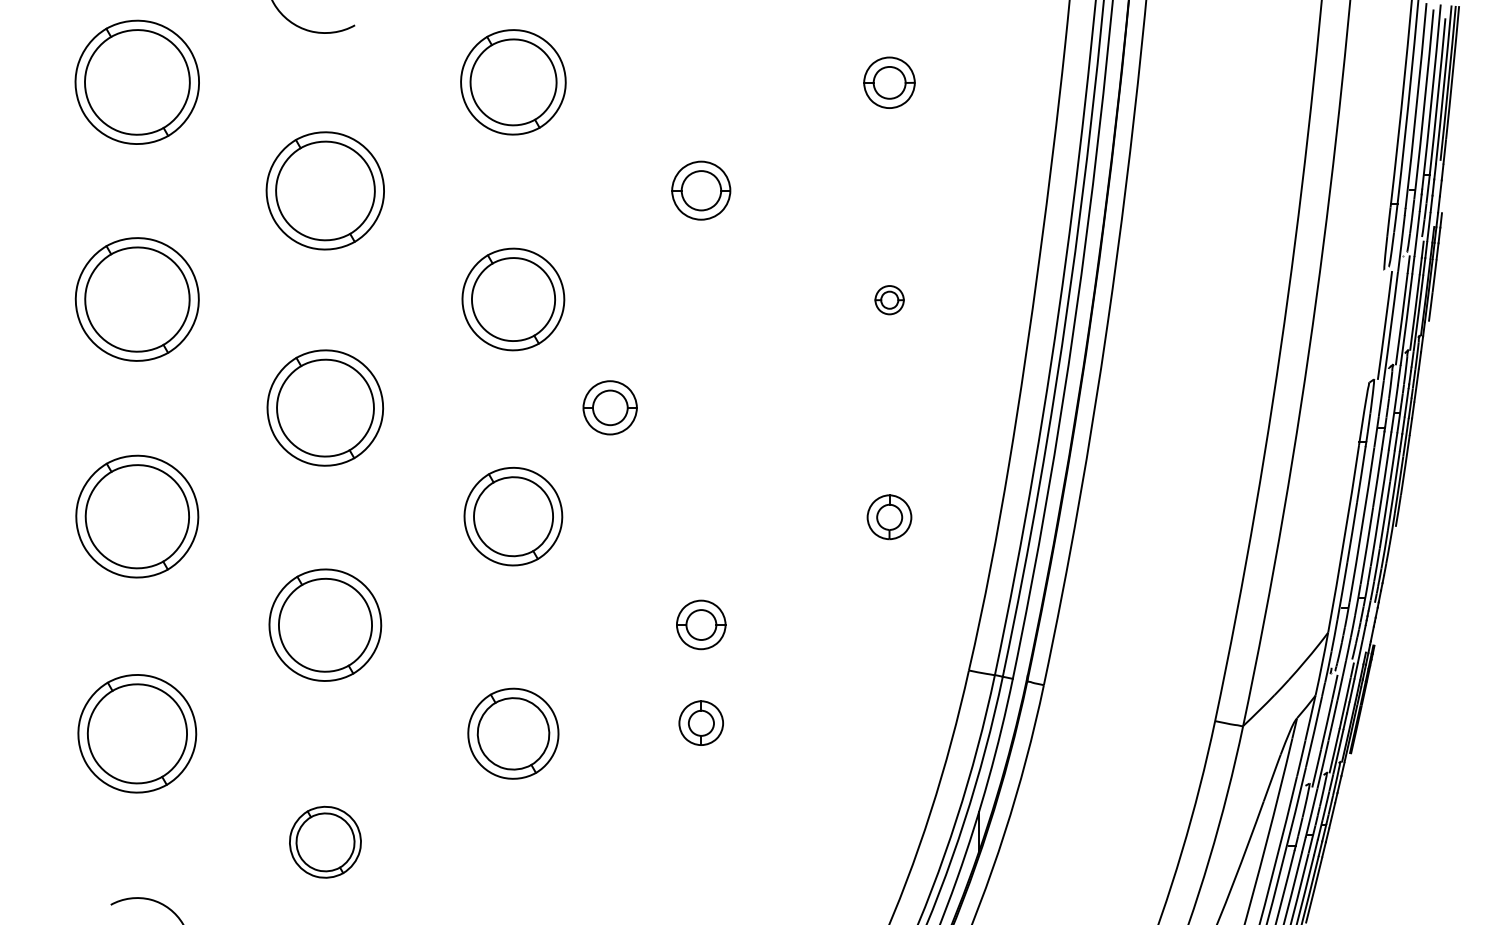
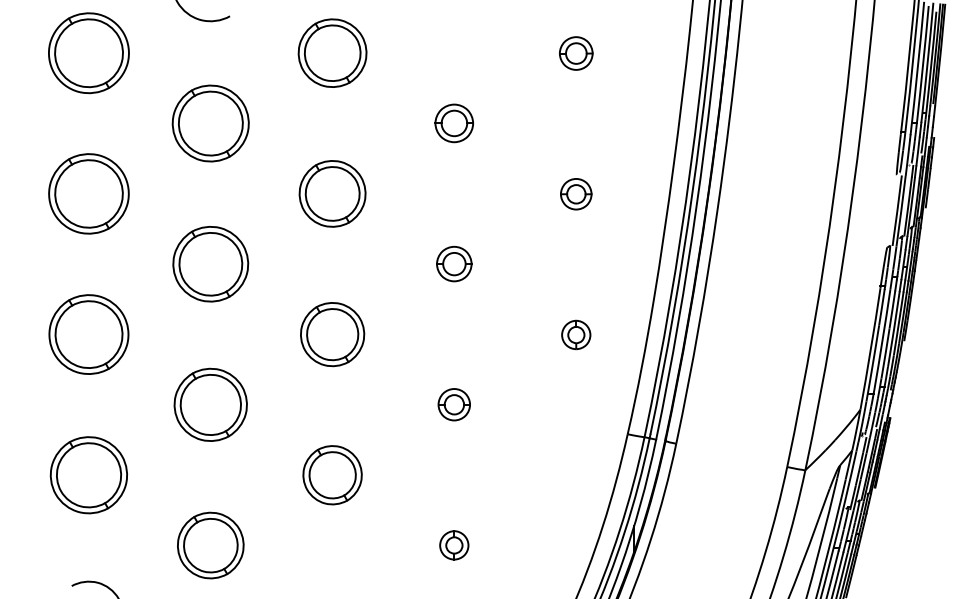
part: (889, 300) -> (576, 194), size x1.67
part: (610, 406) -> (454, 263), moved
part: (701, 723) -> (454, 545), moved
part: (324, 842) -> (210, 545), size x1.43

